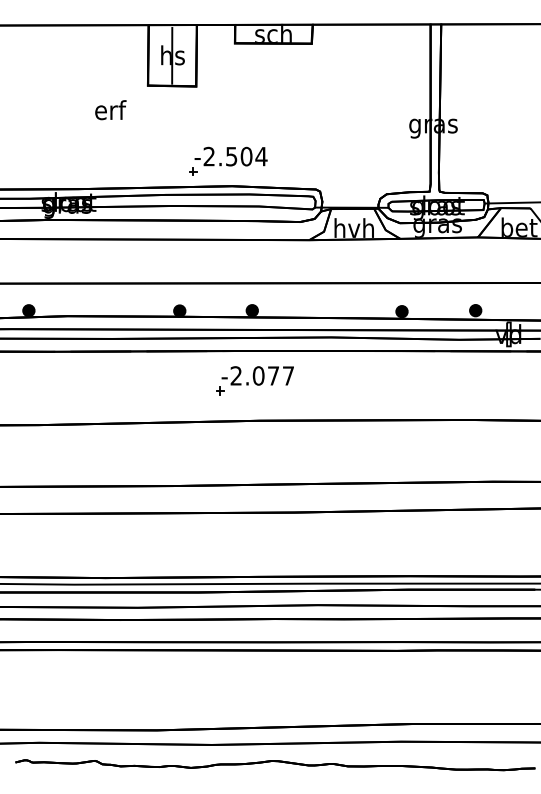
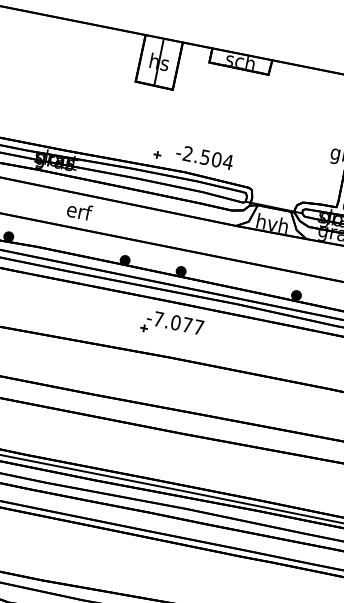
text: (110, 110) -> (79, 211), moved
text: (230, 156) -> (204, 157), moved
text: (235, 375) -> (158, 318), -2.077 -> -7.077

